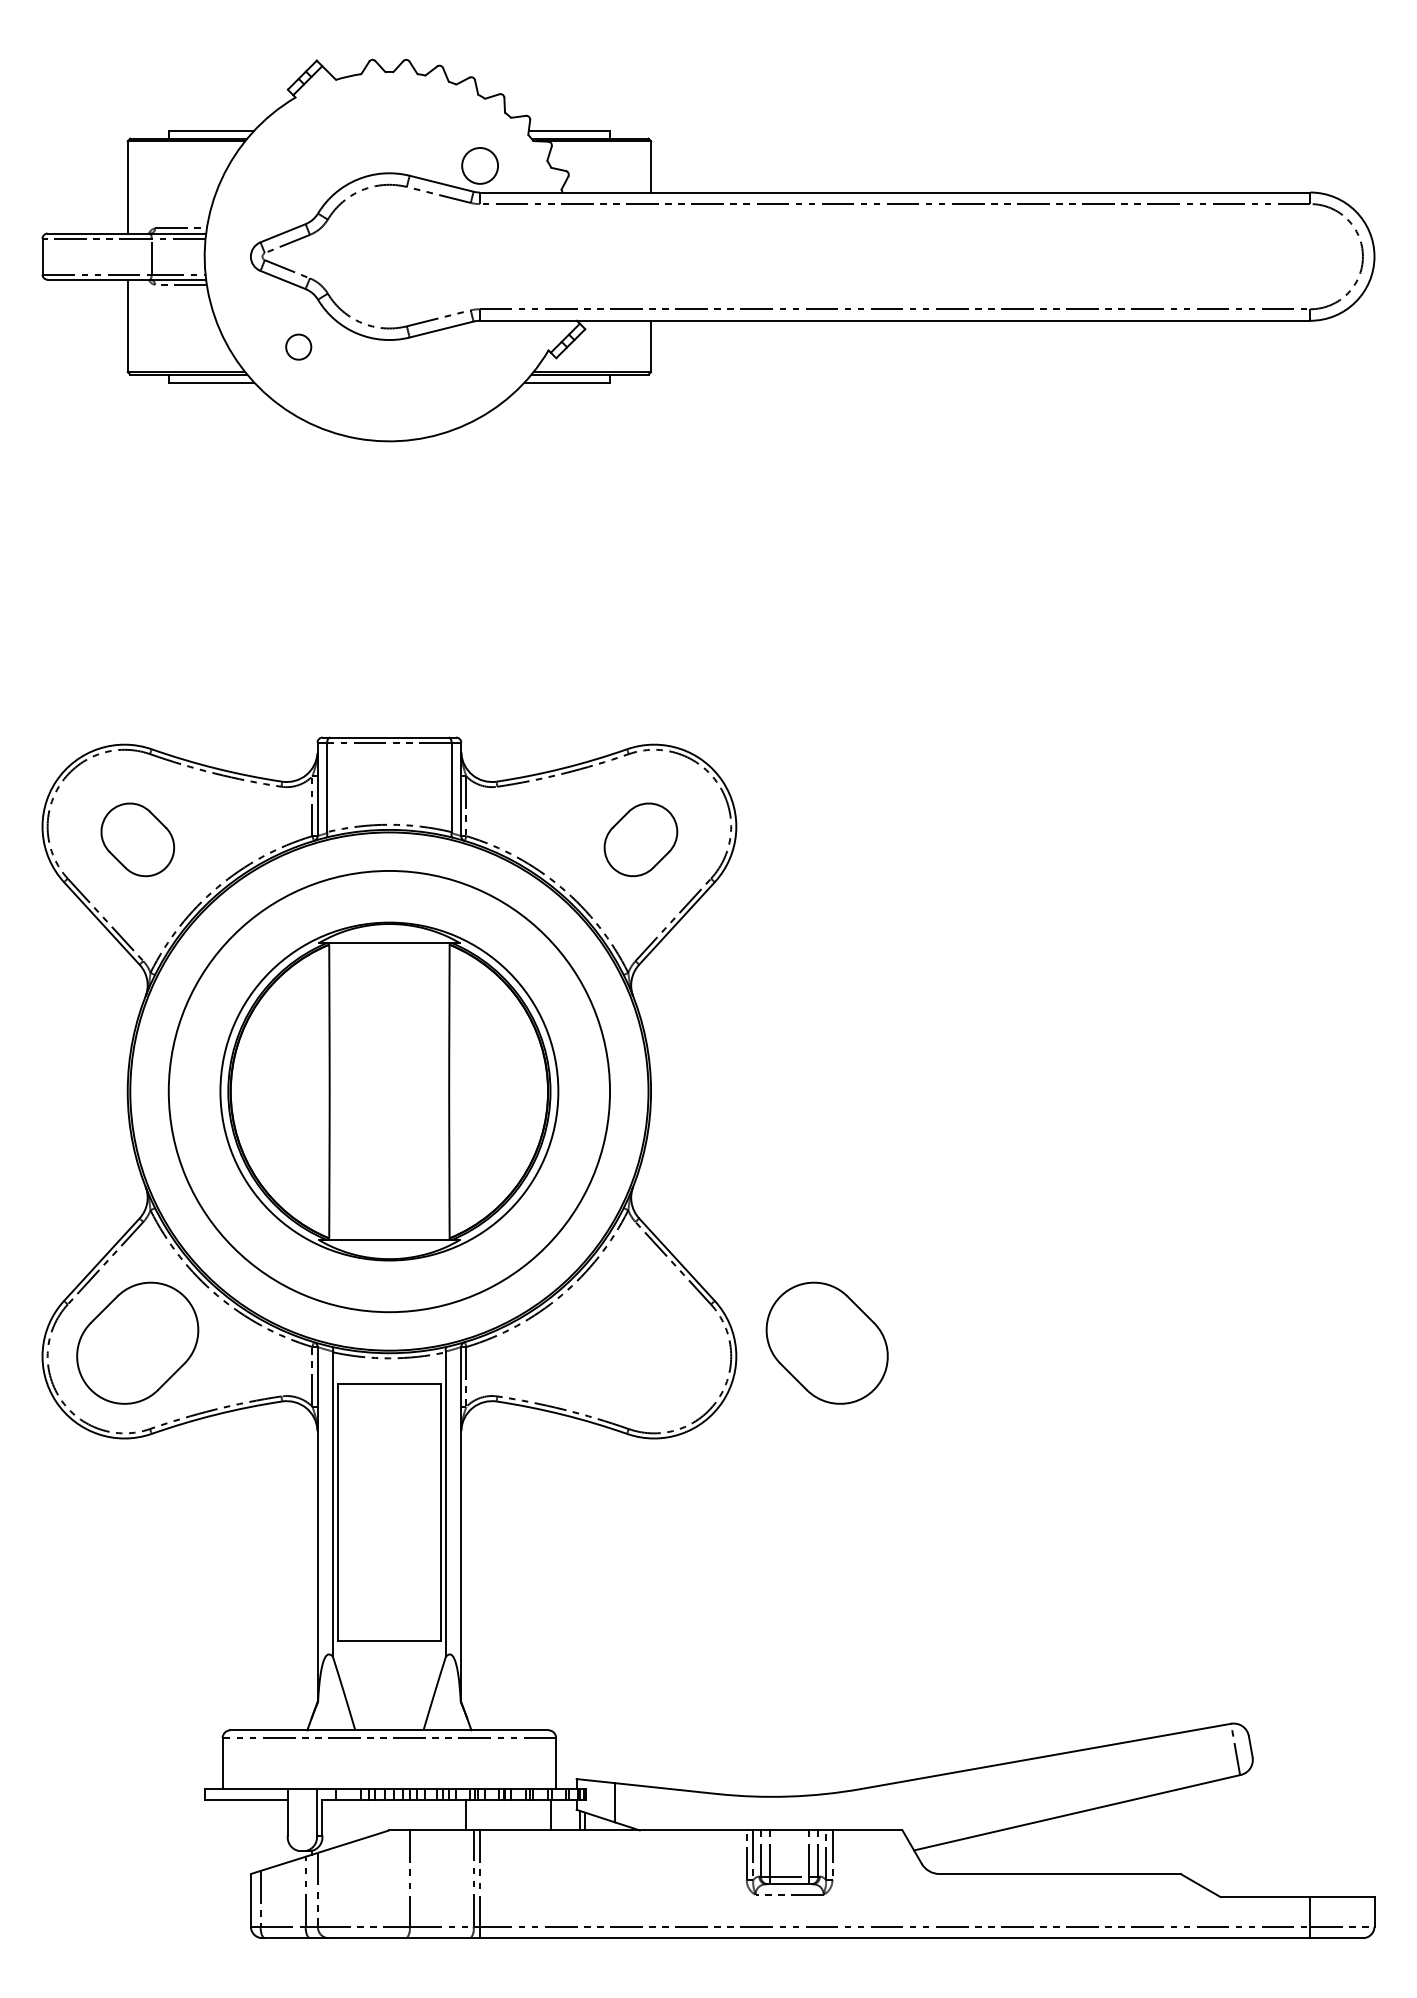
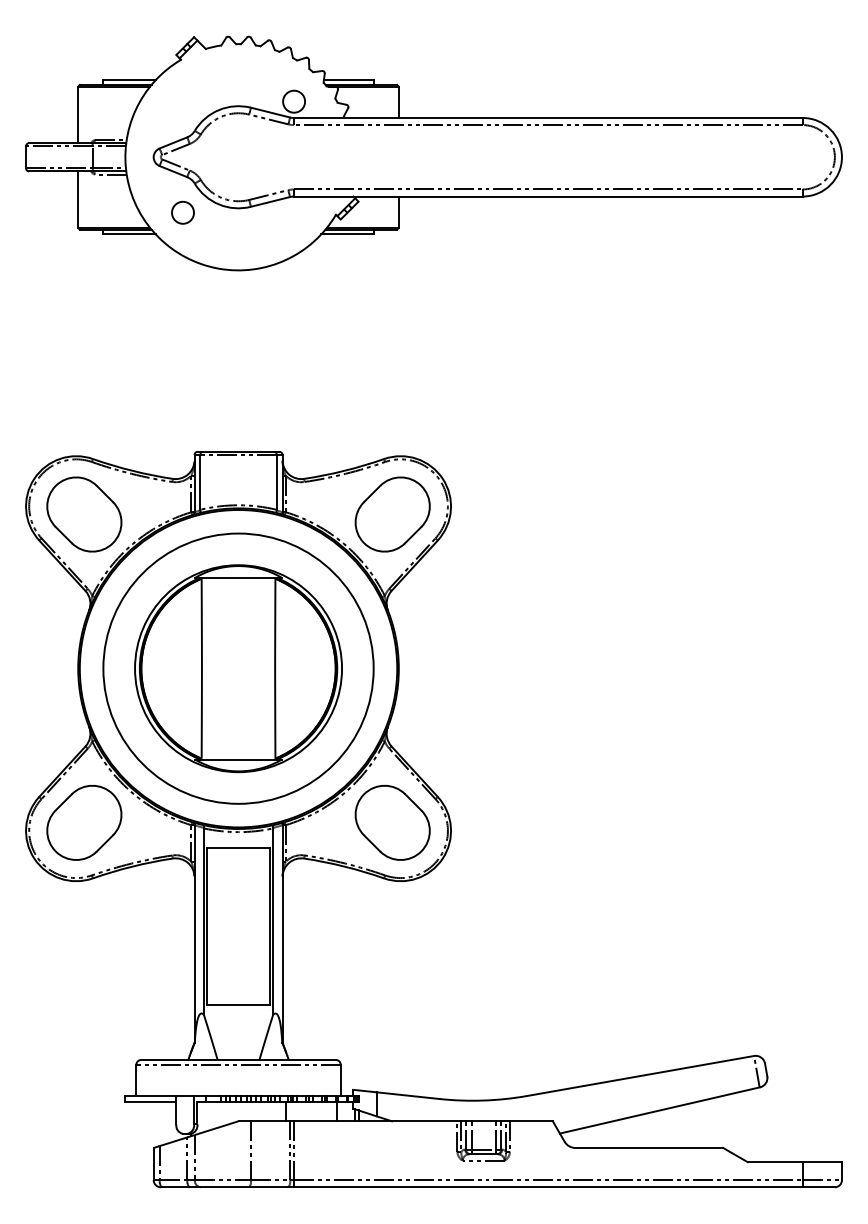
circle: (297, 346) -> (182, 212), size x1.43
part: (137, 839) -> (84, 514), size x1.67
part: (640, 839) -> (392, 514), size x1.67
part: (826, 1342) -> (392, 822), moved

